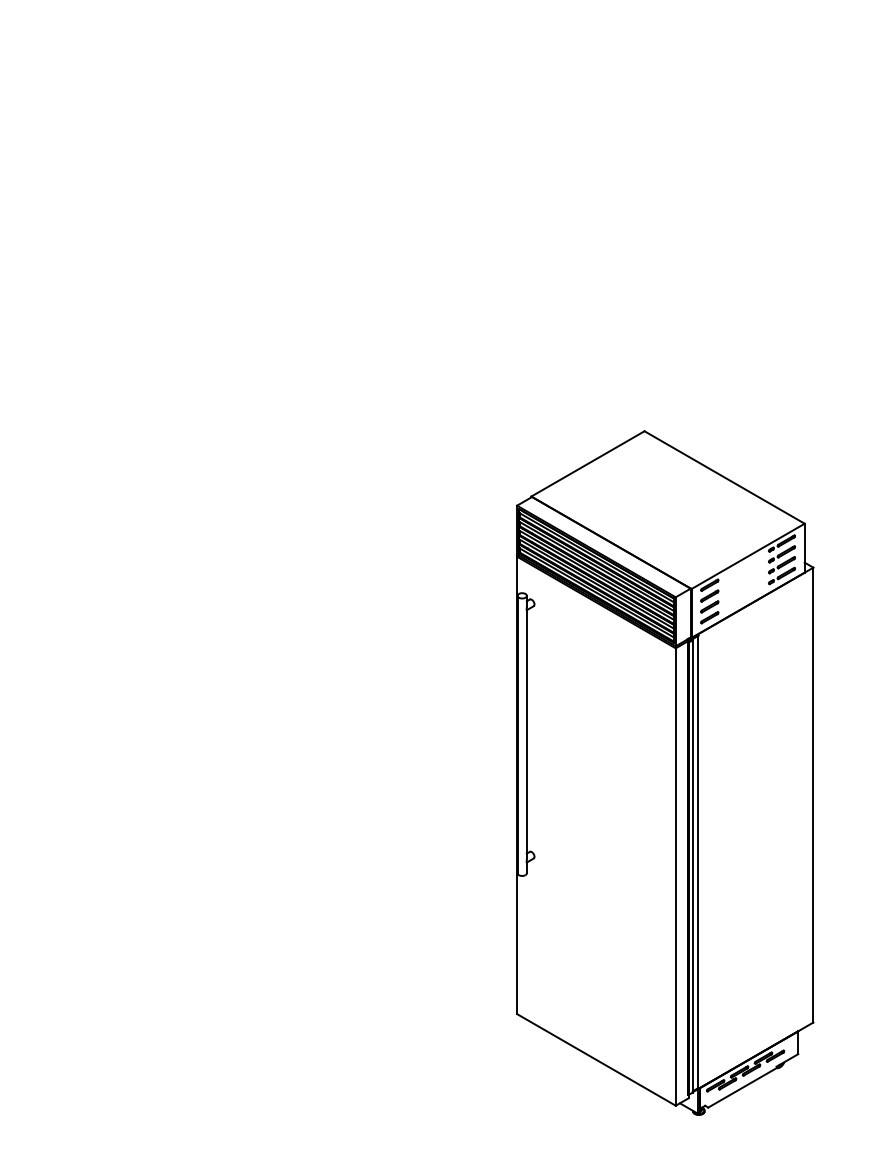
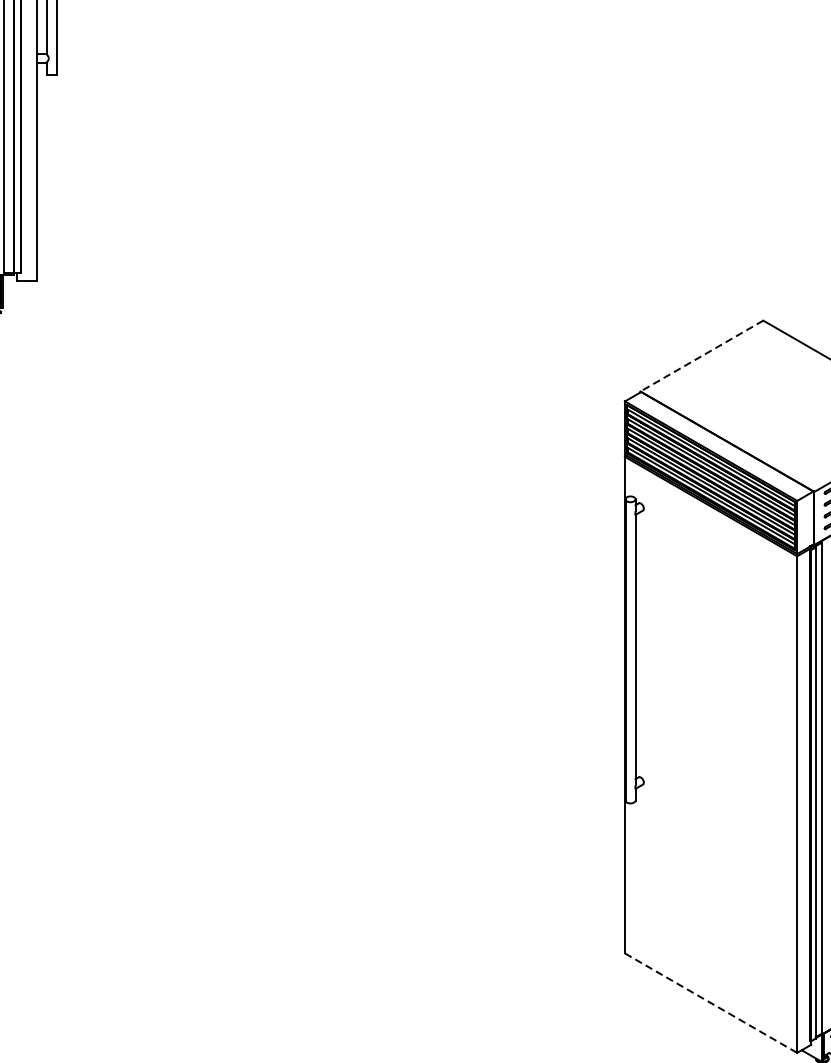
line: (587, 464) -> (701, 356), solid -> dashed
line: (596, 1059) -> (711, 1002), solid -> dashed

